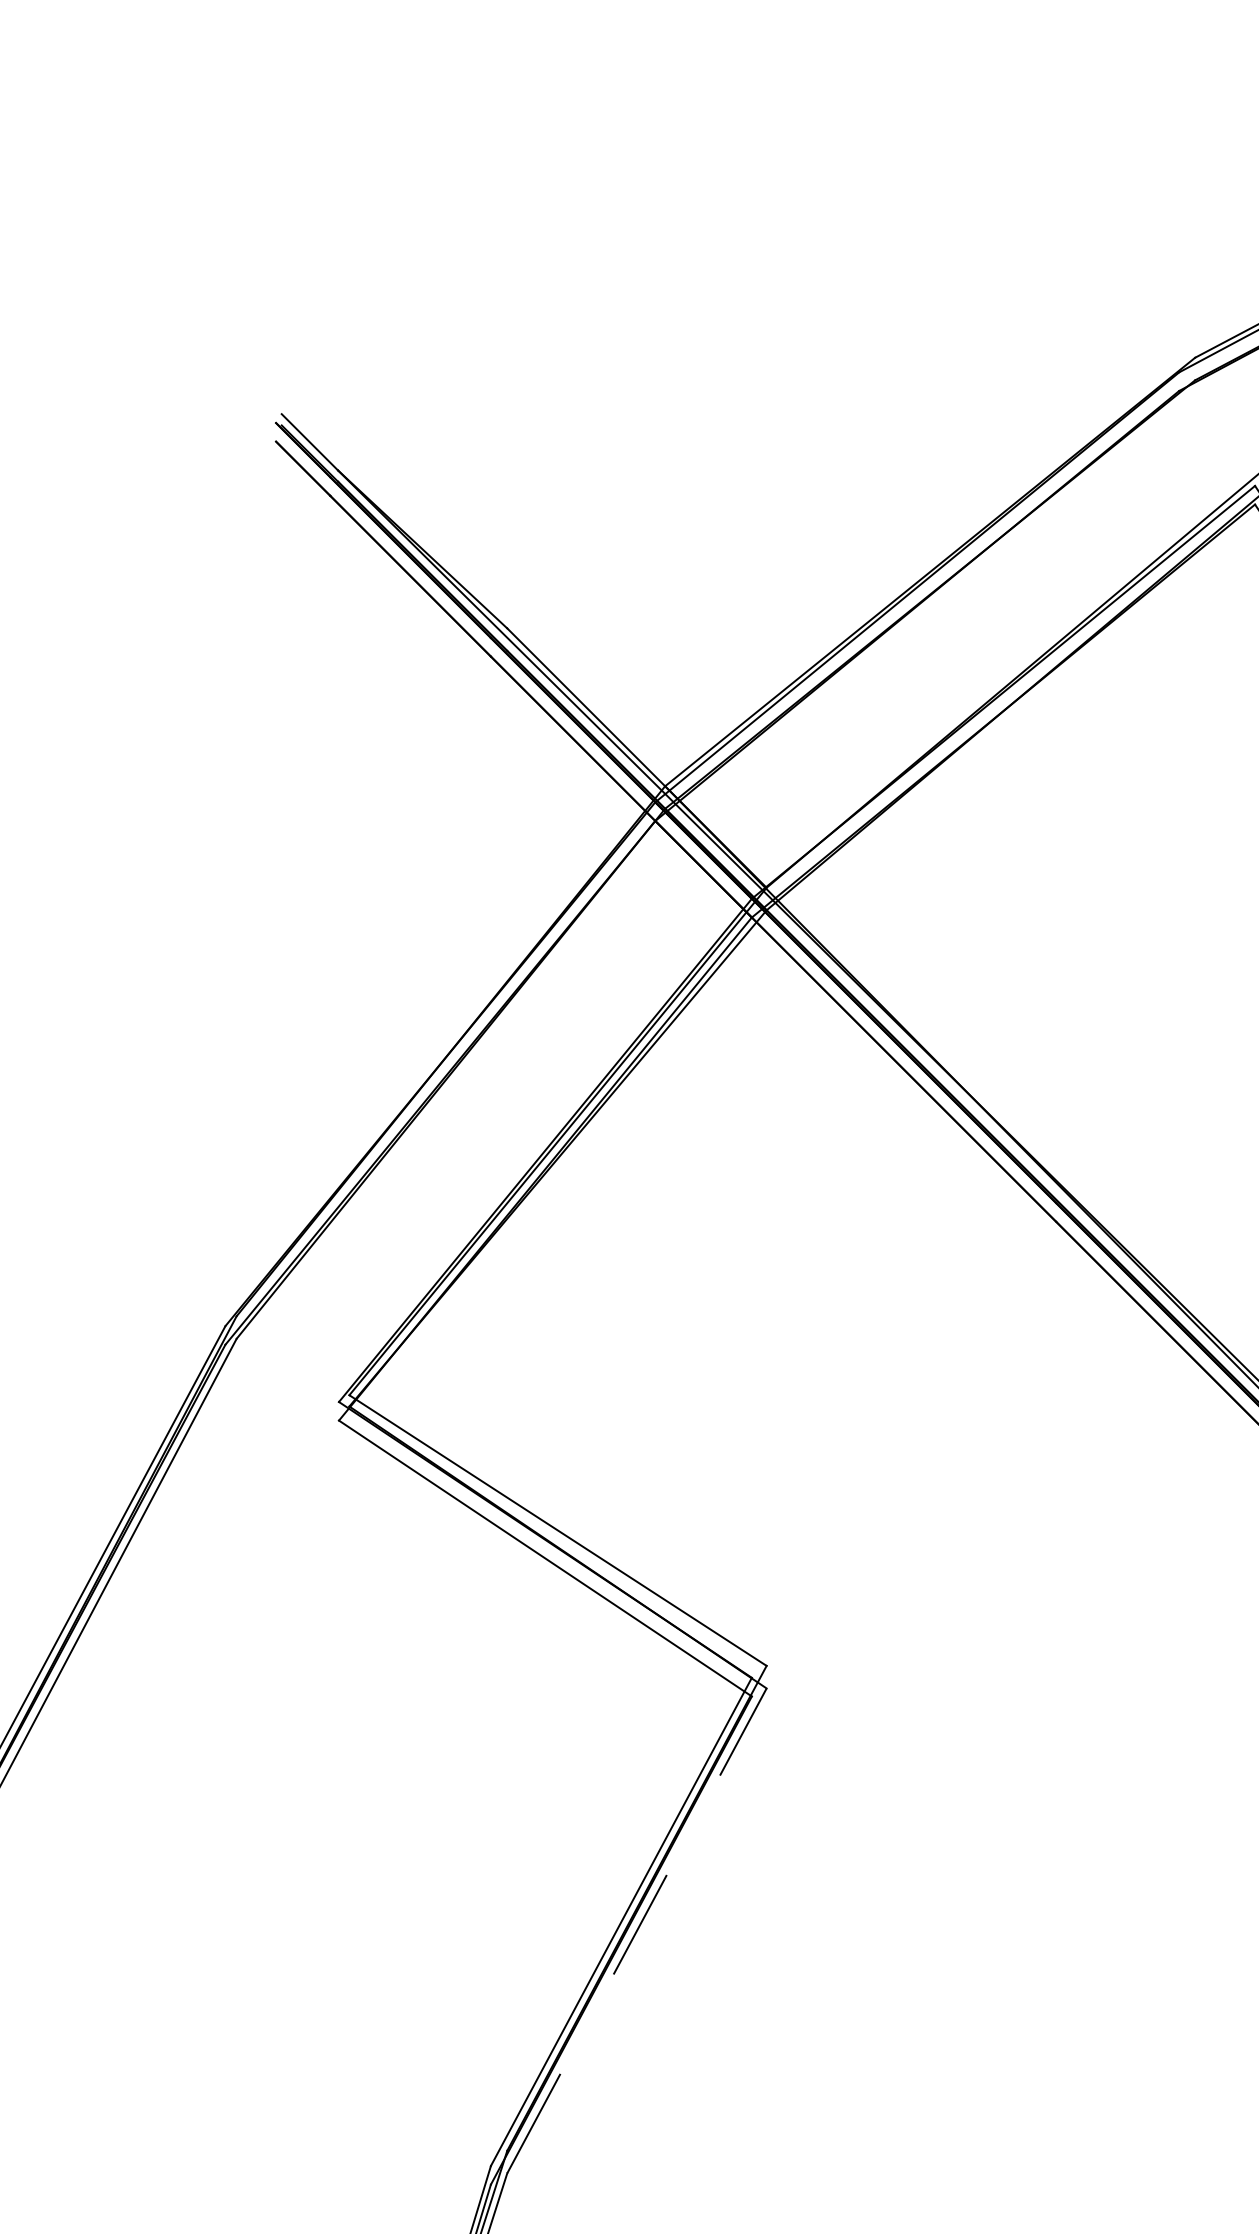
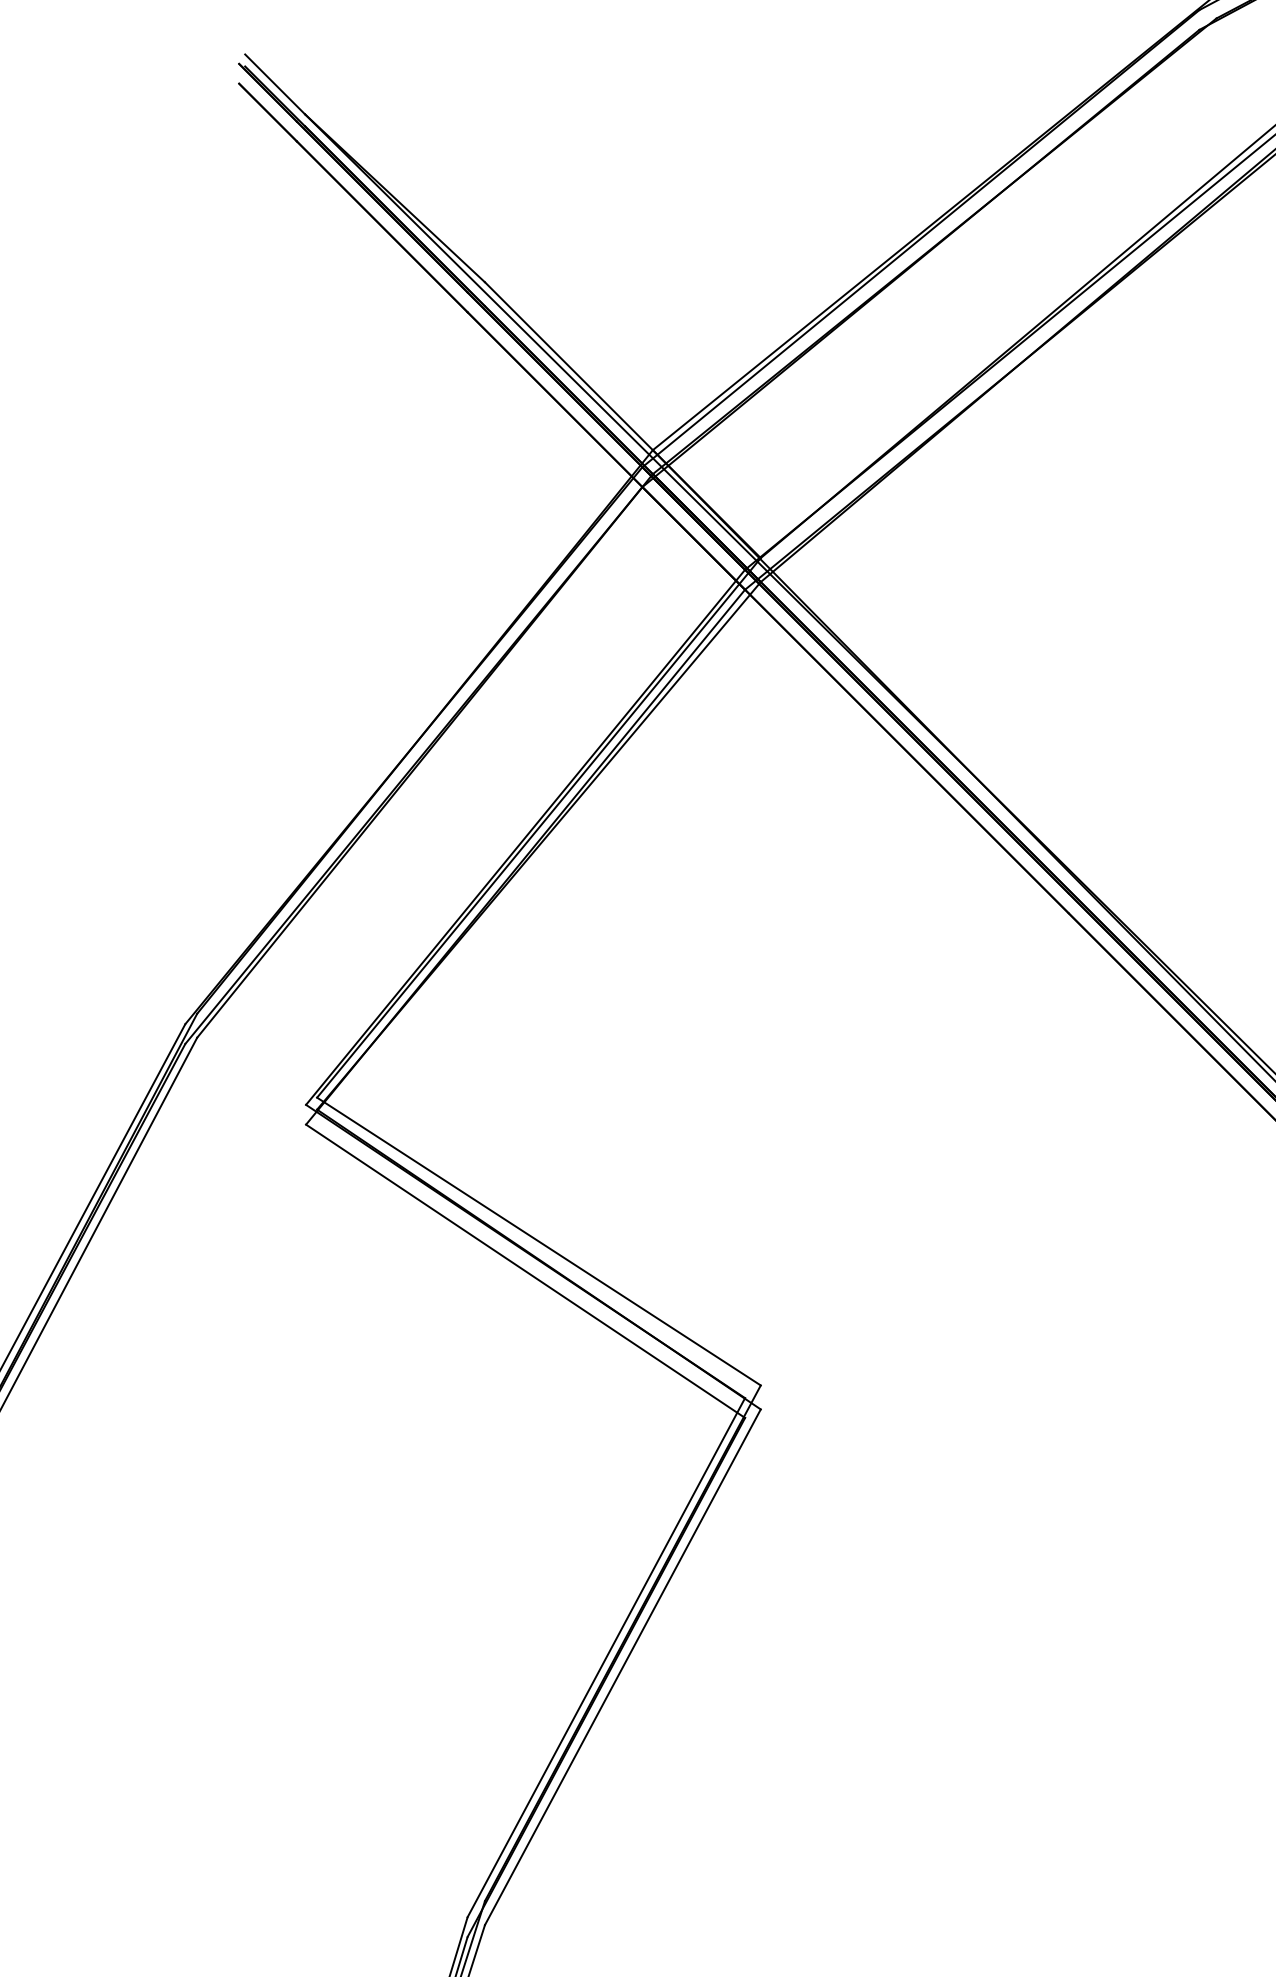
line: (636, 1930) -> (622, 1666), dashed -> solid

